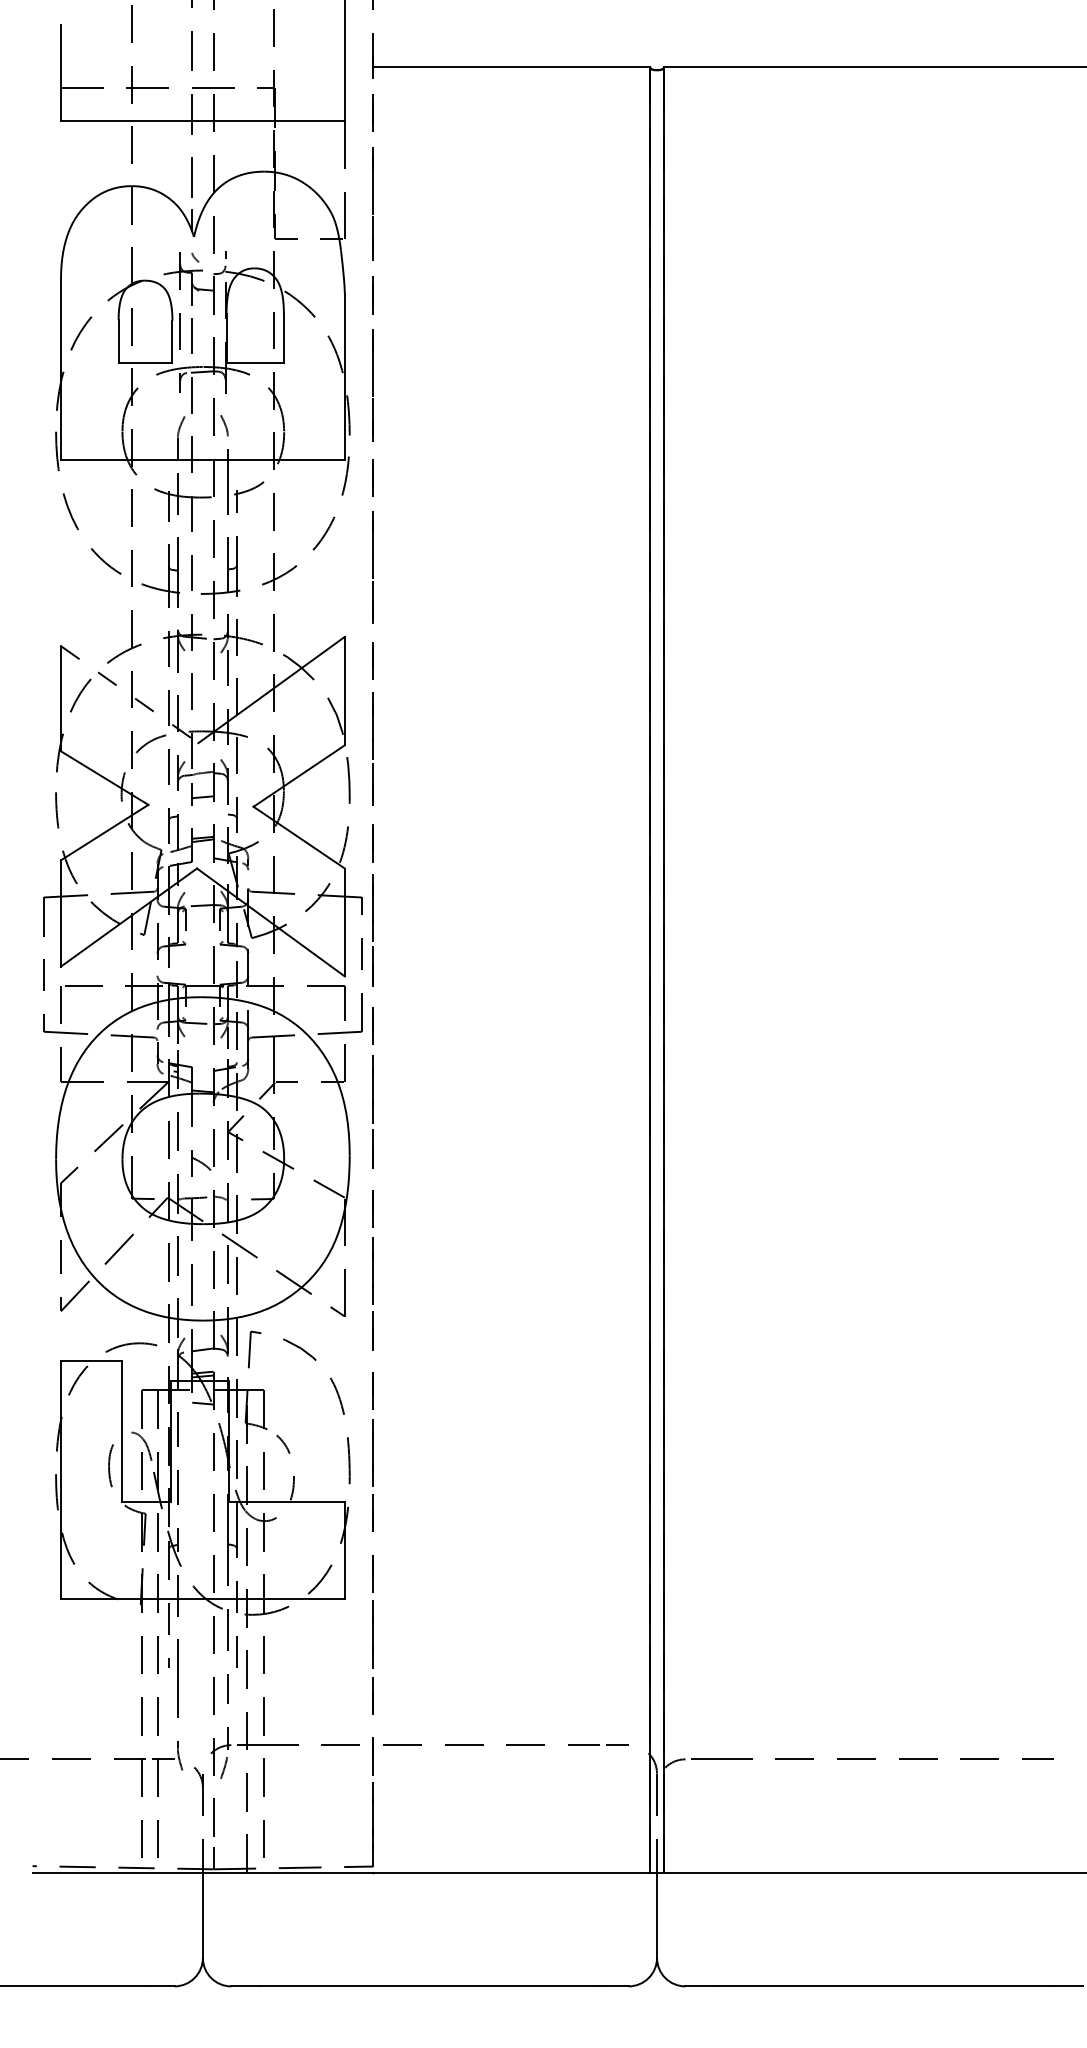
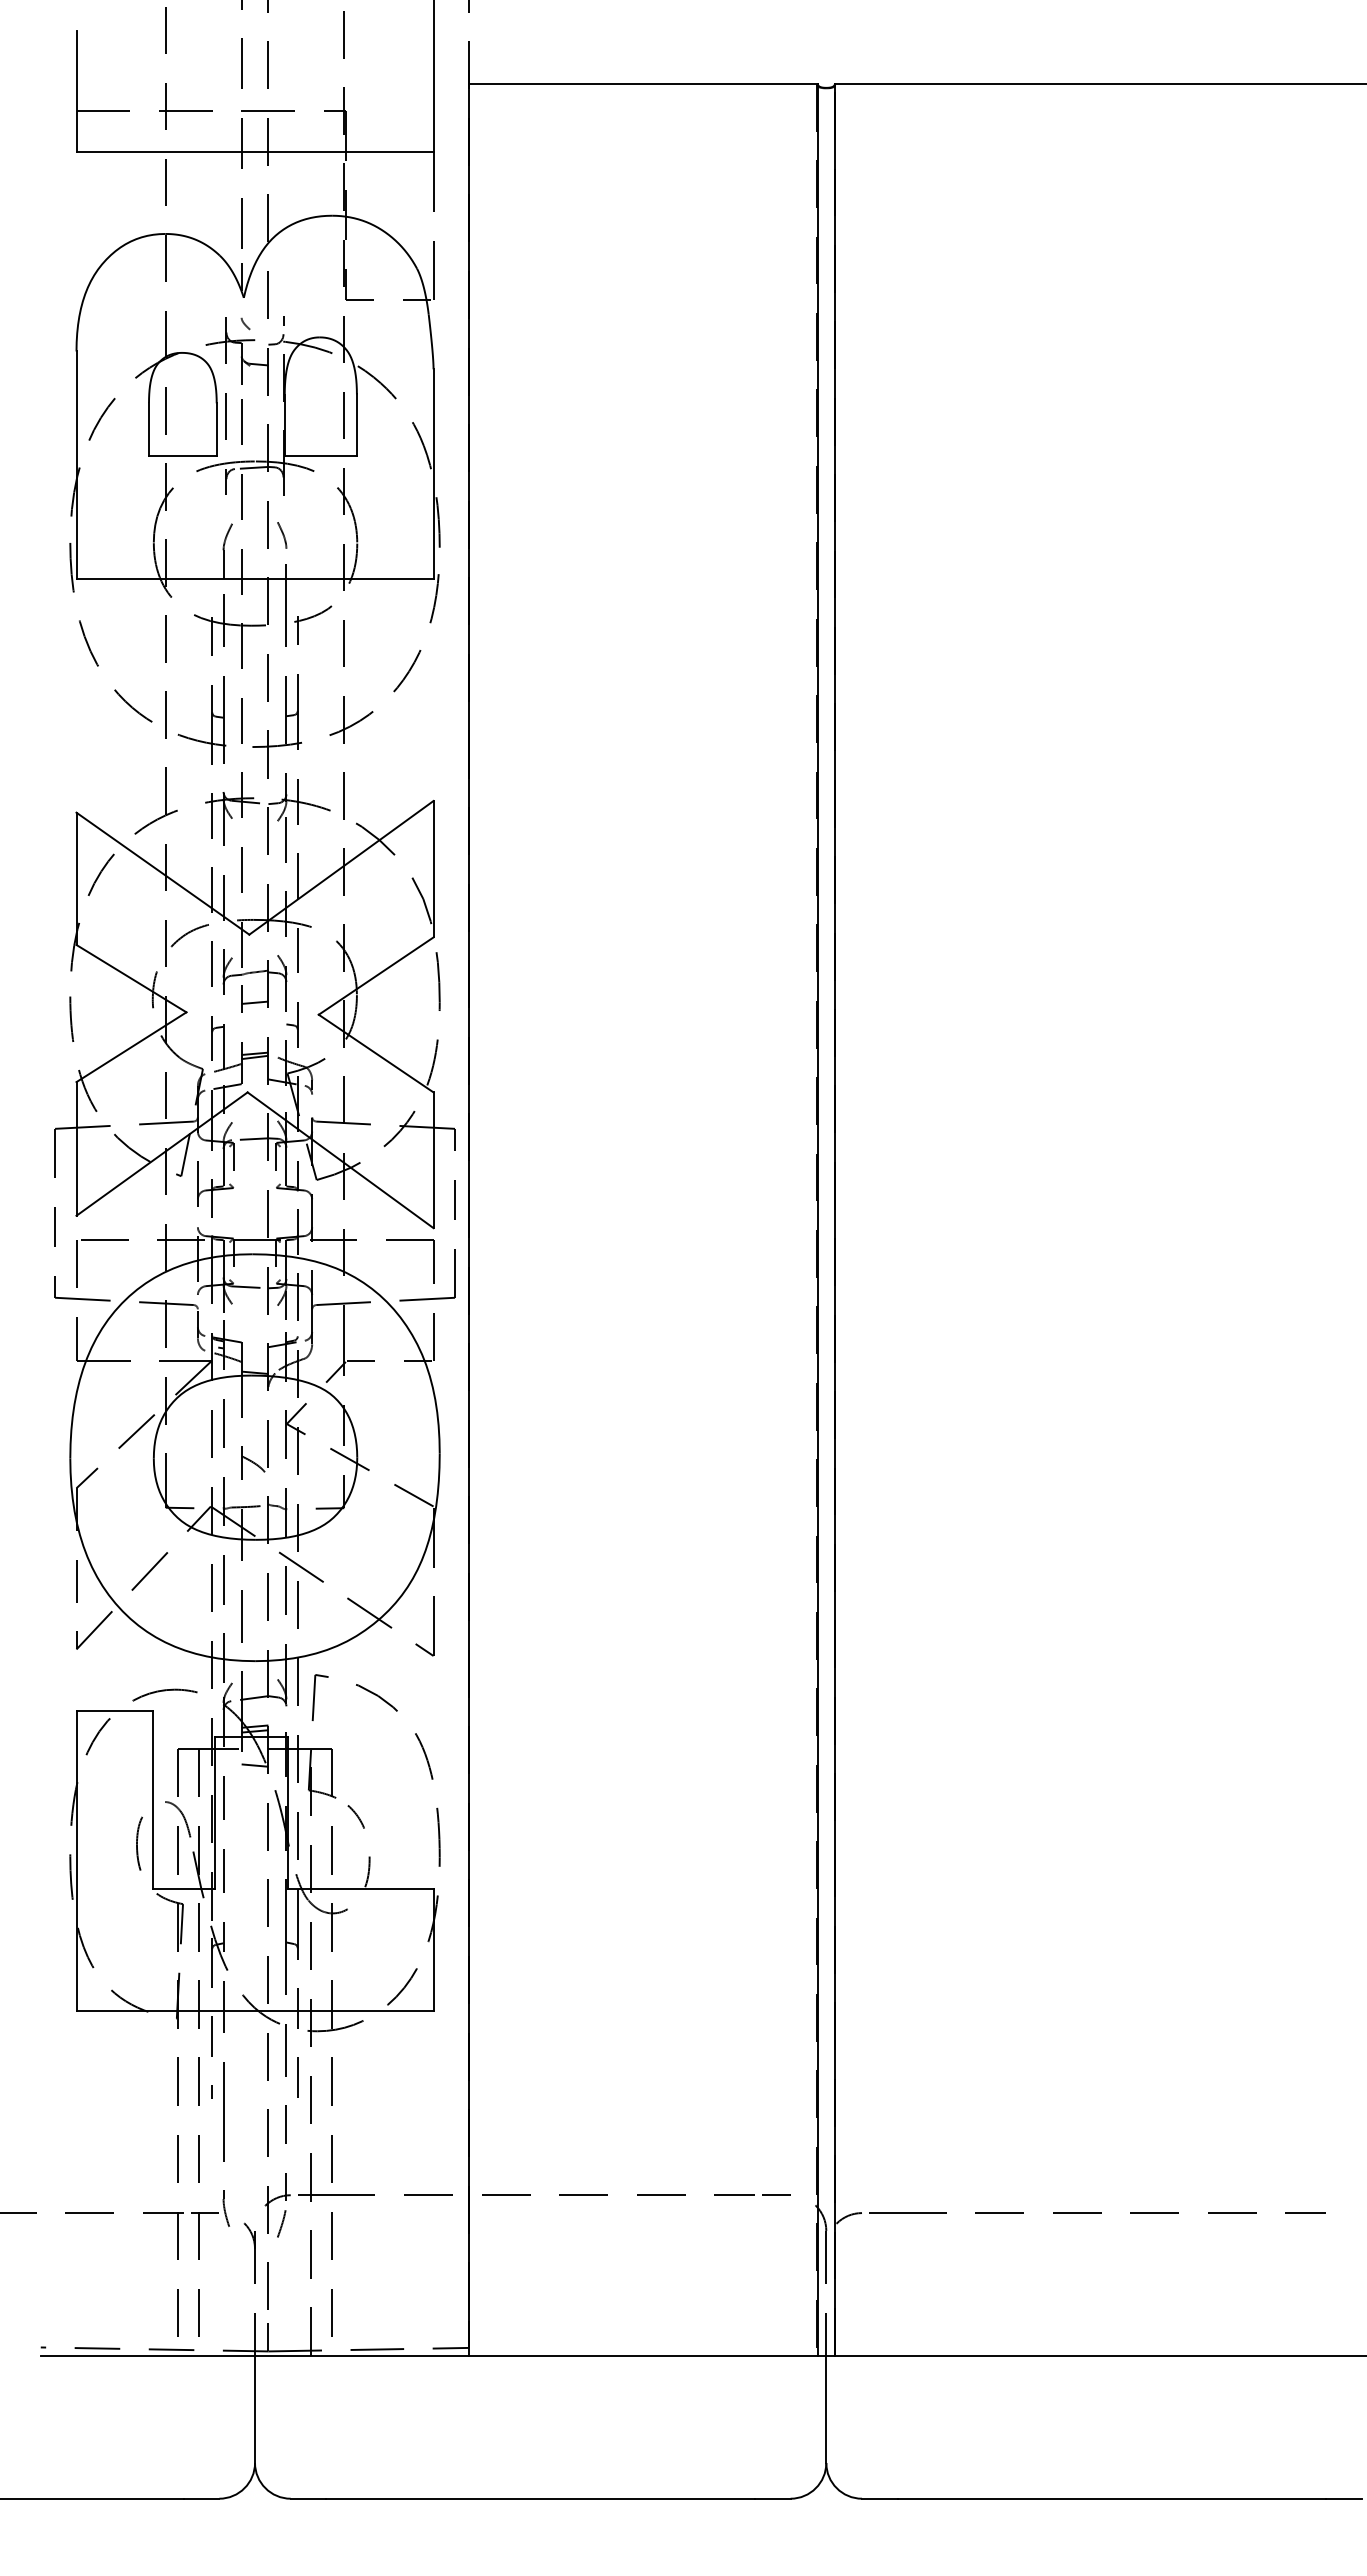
line: (129, 694) -> (162, 873), dashed -> solid
line: (373, 964) -> (469, 1213), dashed -> solid

